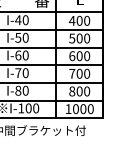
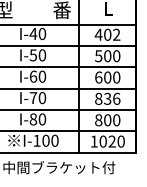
text: (86, 20) -> (116, 34), 400 -> 402
text: (79, 73) -> (107, 98), 700 -> 836
text: (82, 109) -> (111, 141), 1000 -> 1020

